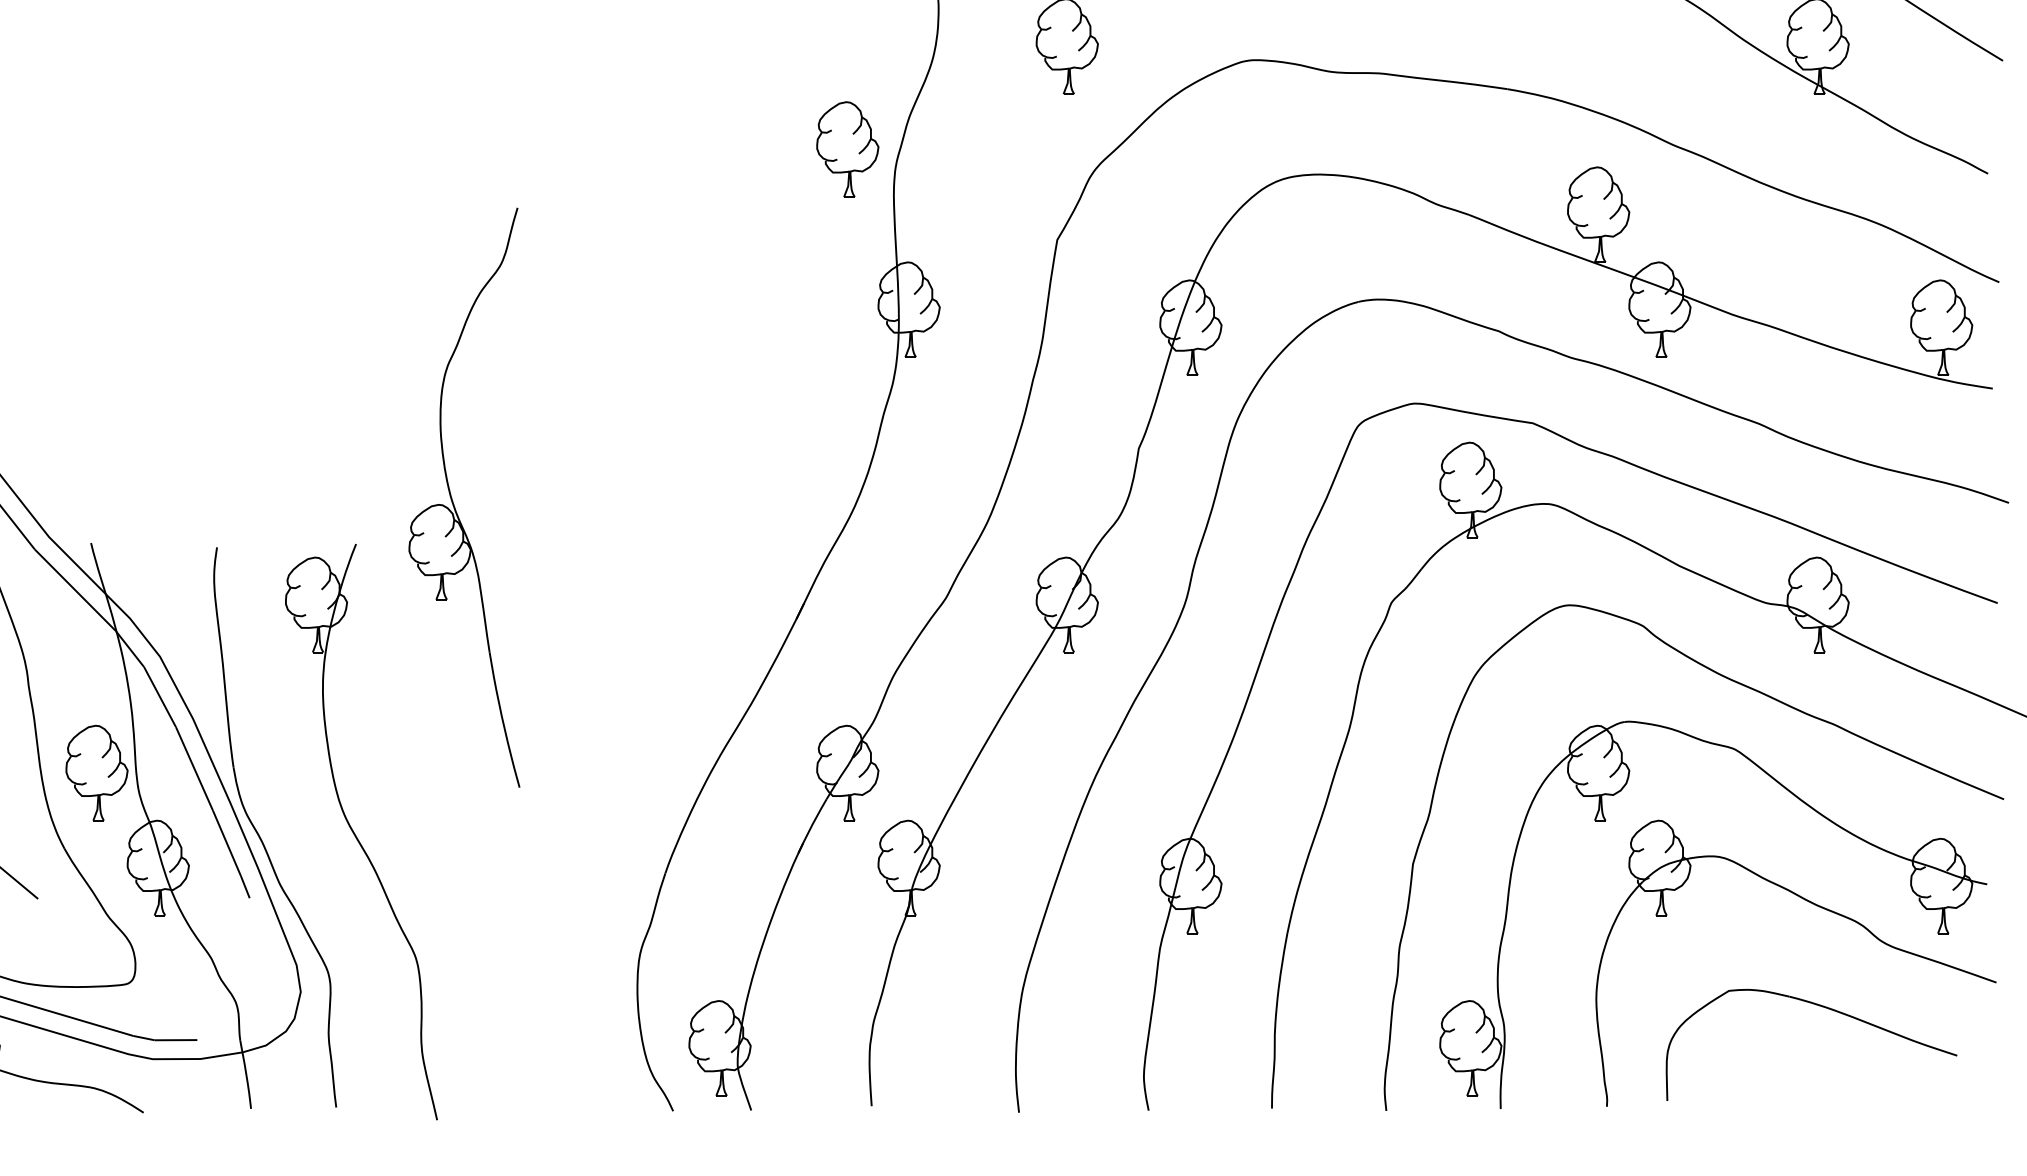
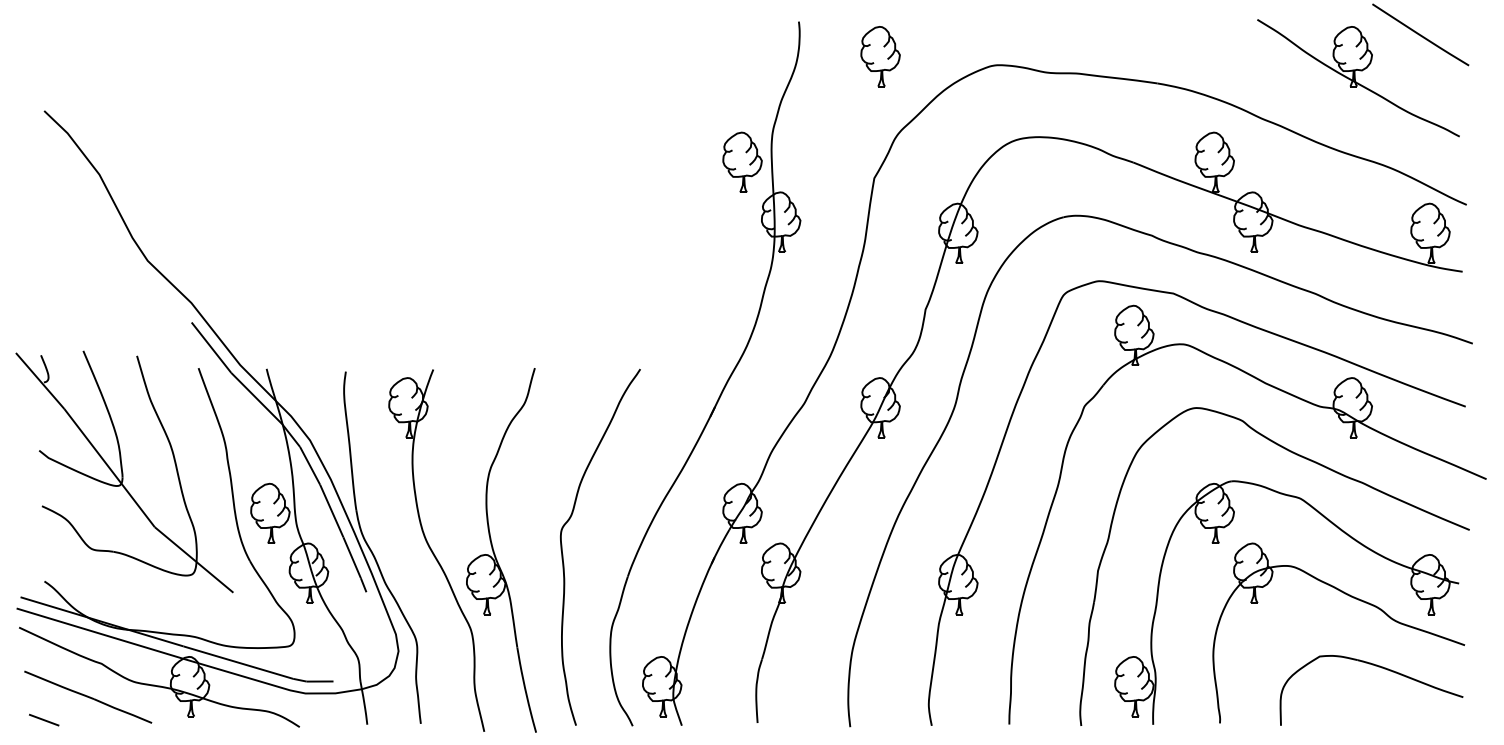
part: (847, 148) -> (742, 161), moved
part: (454, 502) -> (495, 553), moved
curve: (563, 838) -> (563, 554), added
part: (1822, 1008) -> (1378, 667), moved

